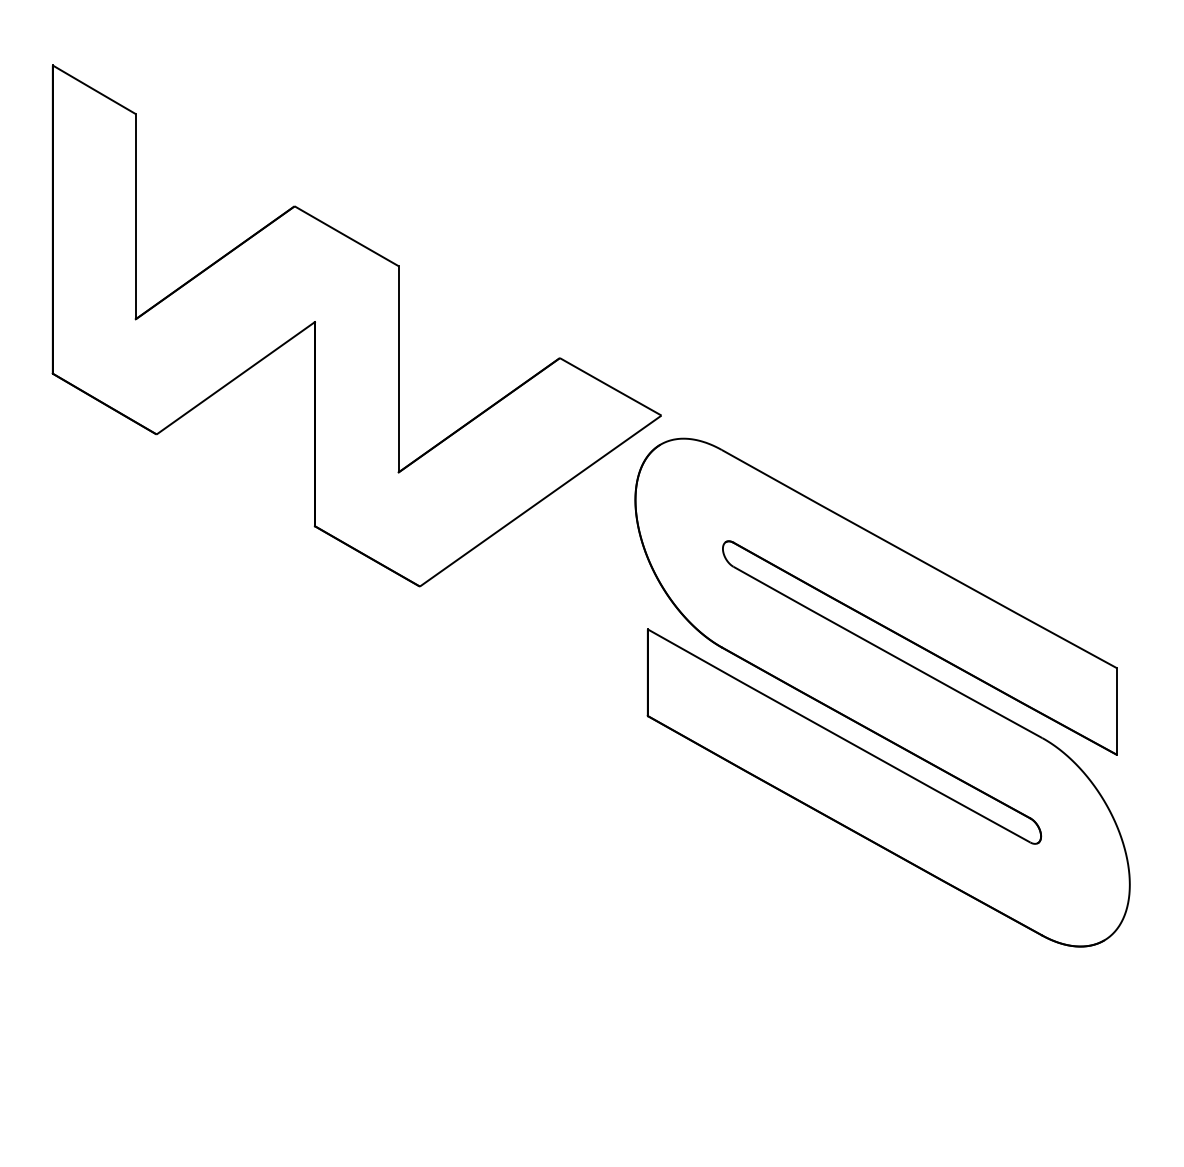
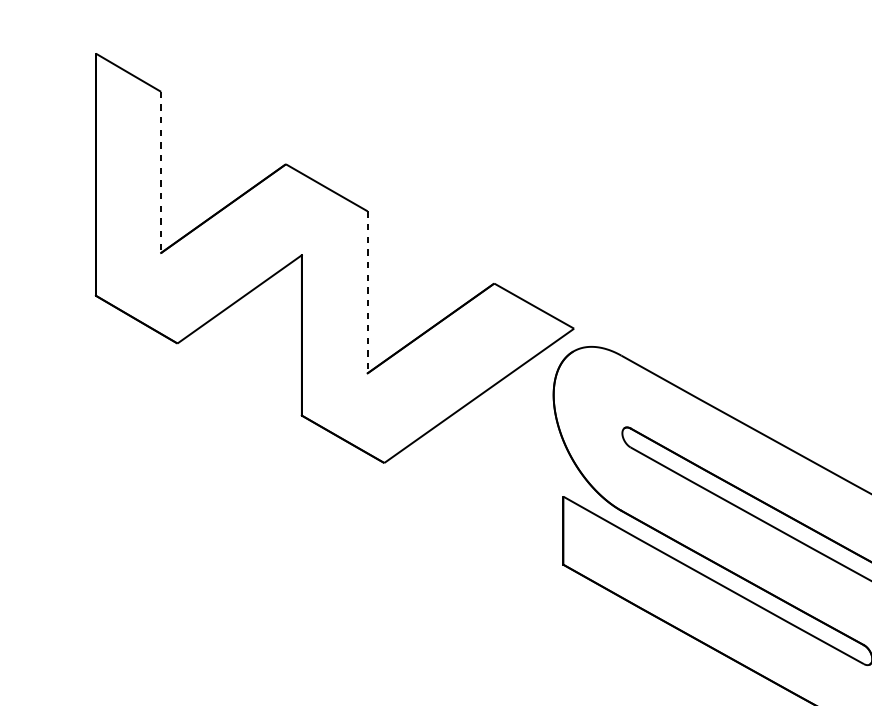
line: (135, 216) -> (160, 172), solid -> dashed
line: (398, 369) -> (367, 292), solid -> dashed

